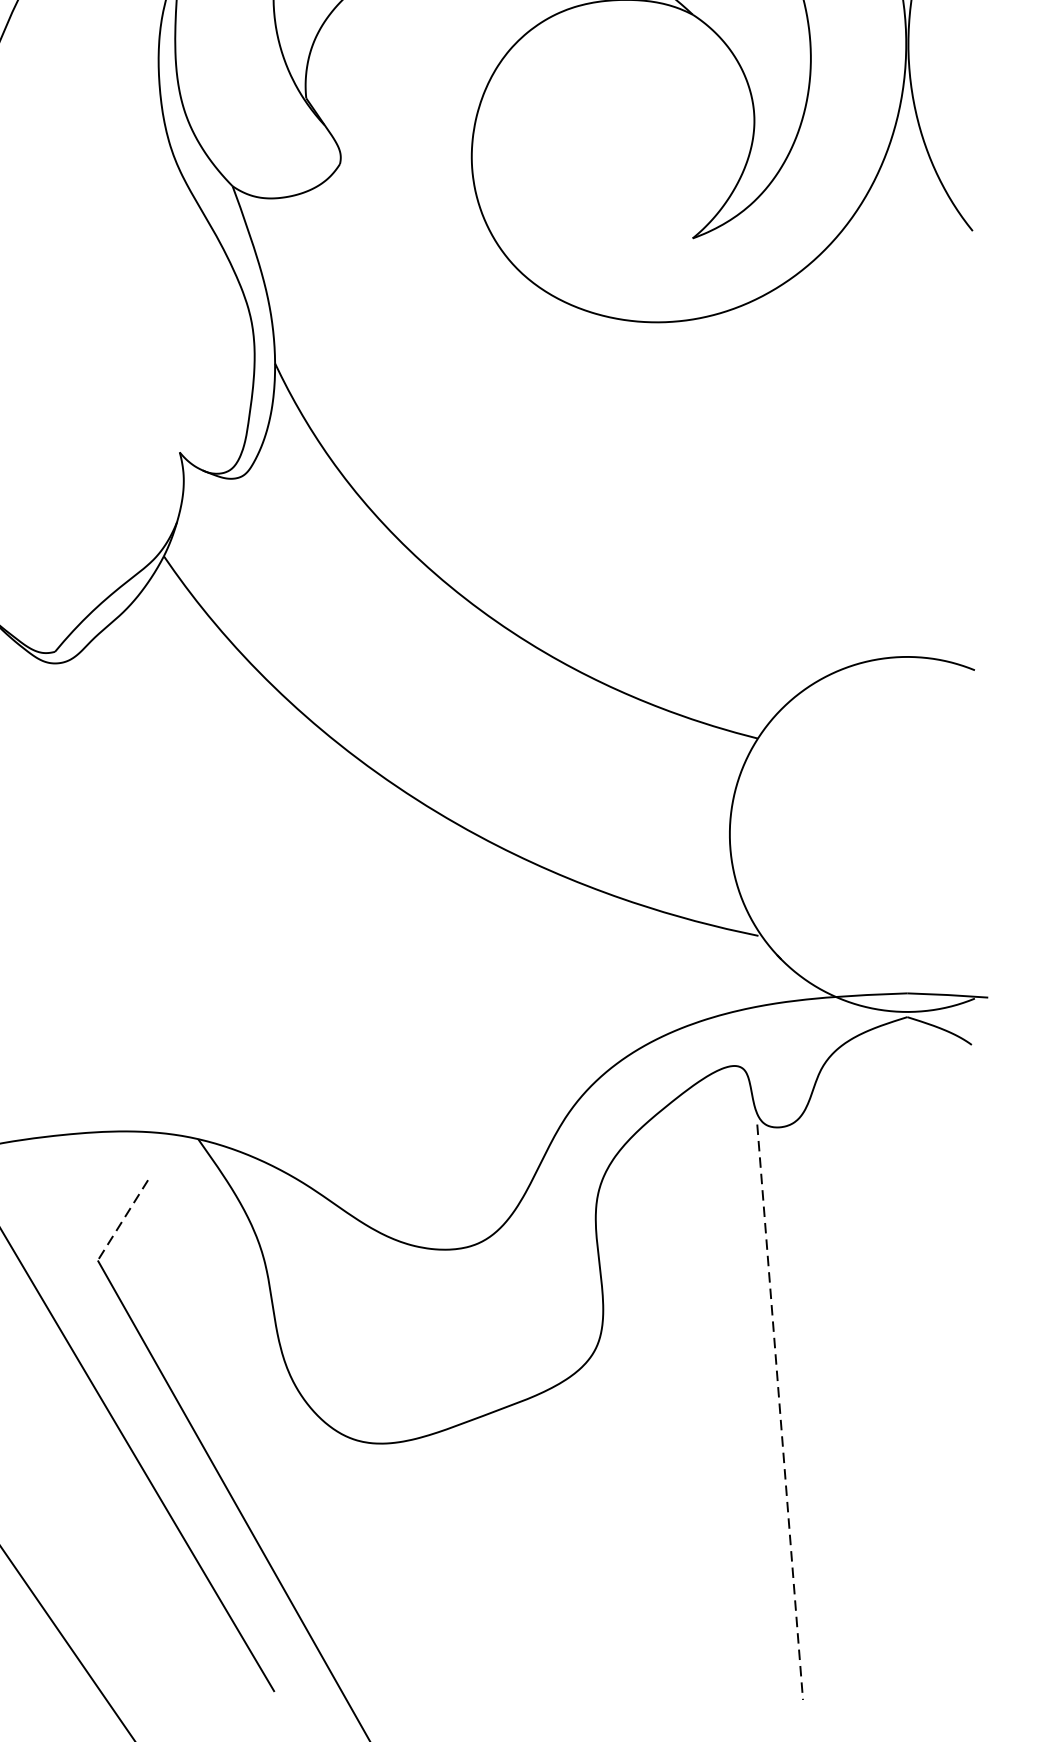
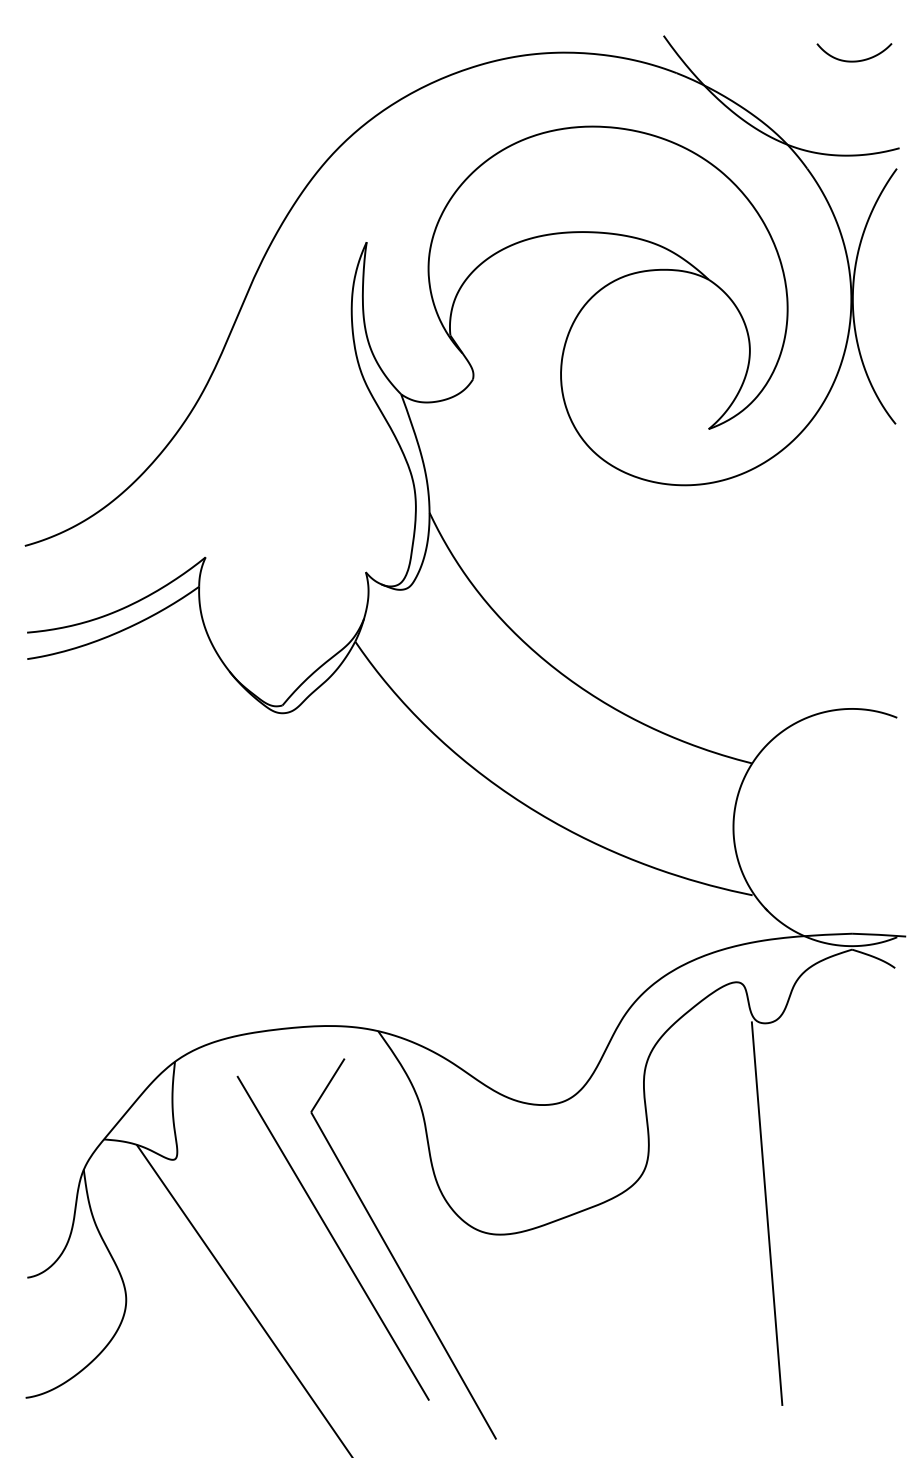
line: (122, 1220) -> (327, 1085), dashed -> solid
line: (780, 1411) -> (767, 1213), dashed -> solid

